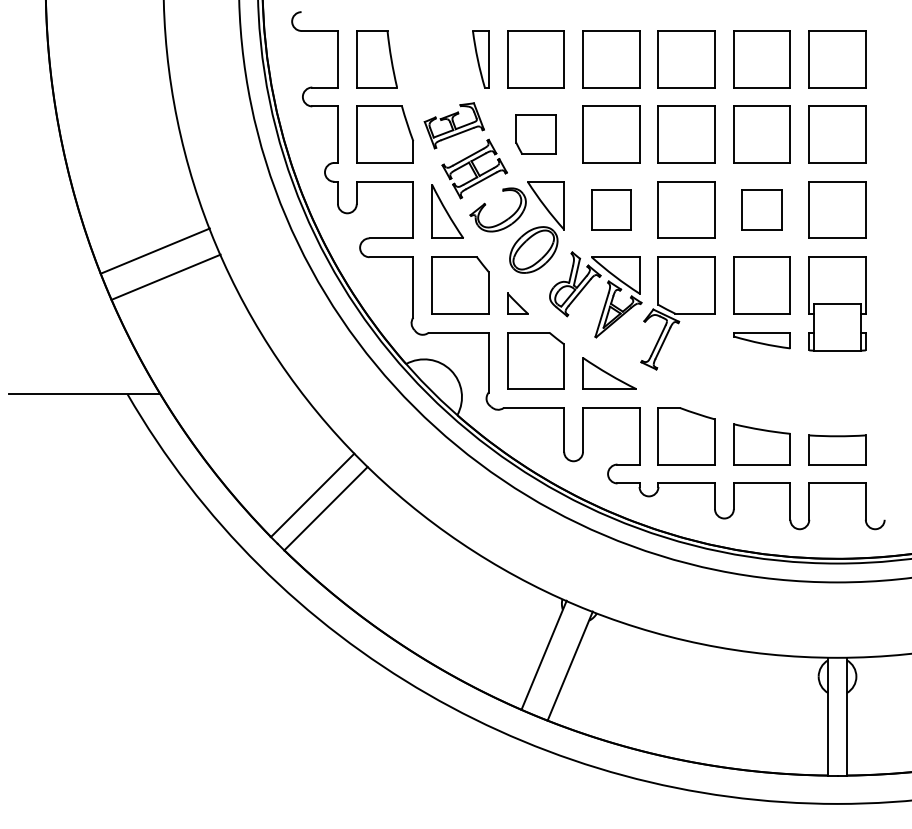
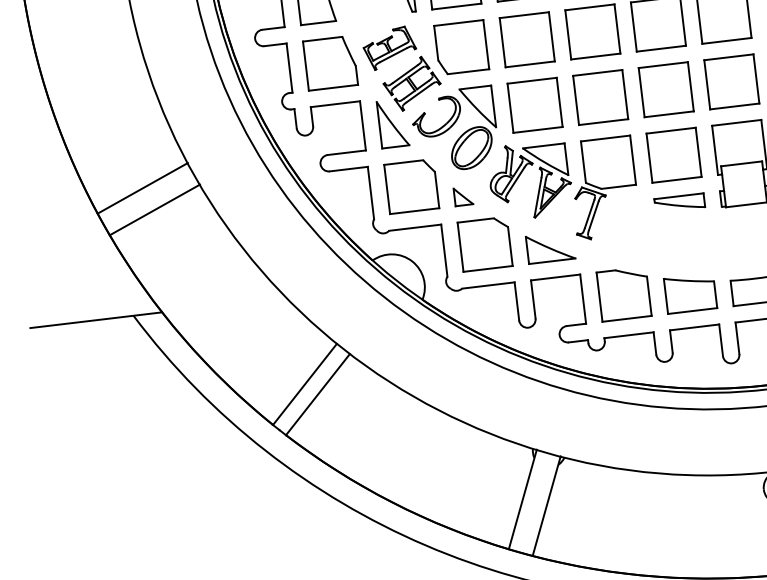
part: (535, 134) -> (461, 47), size x1.43
part: (611, 209) -> (535, 104), size x1.43
part: (761, 209) -> (665, 89), size x1.43

